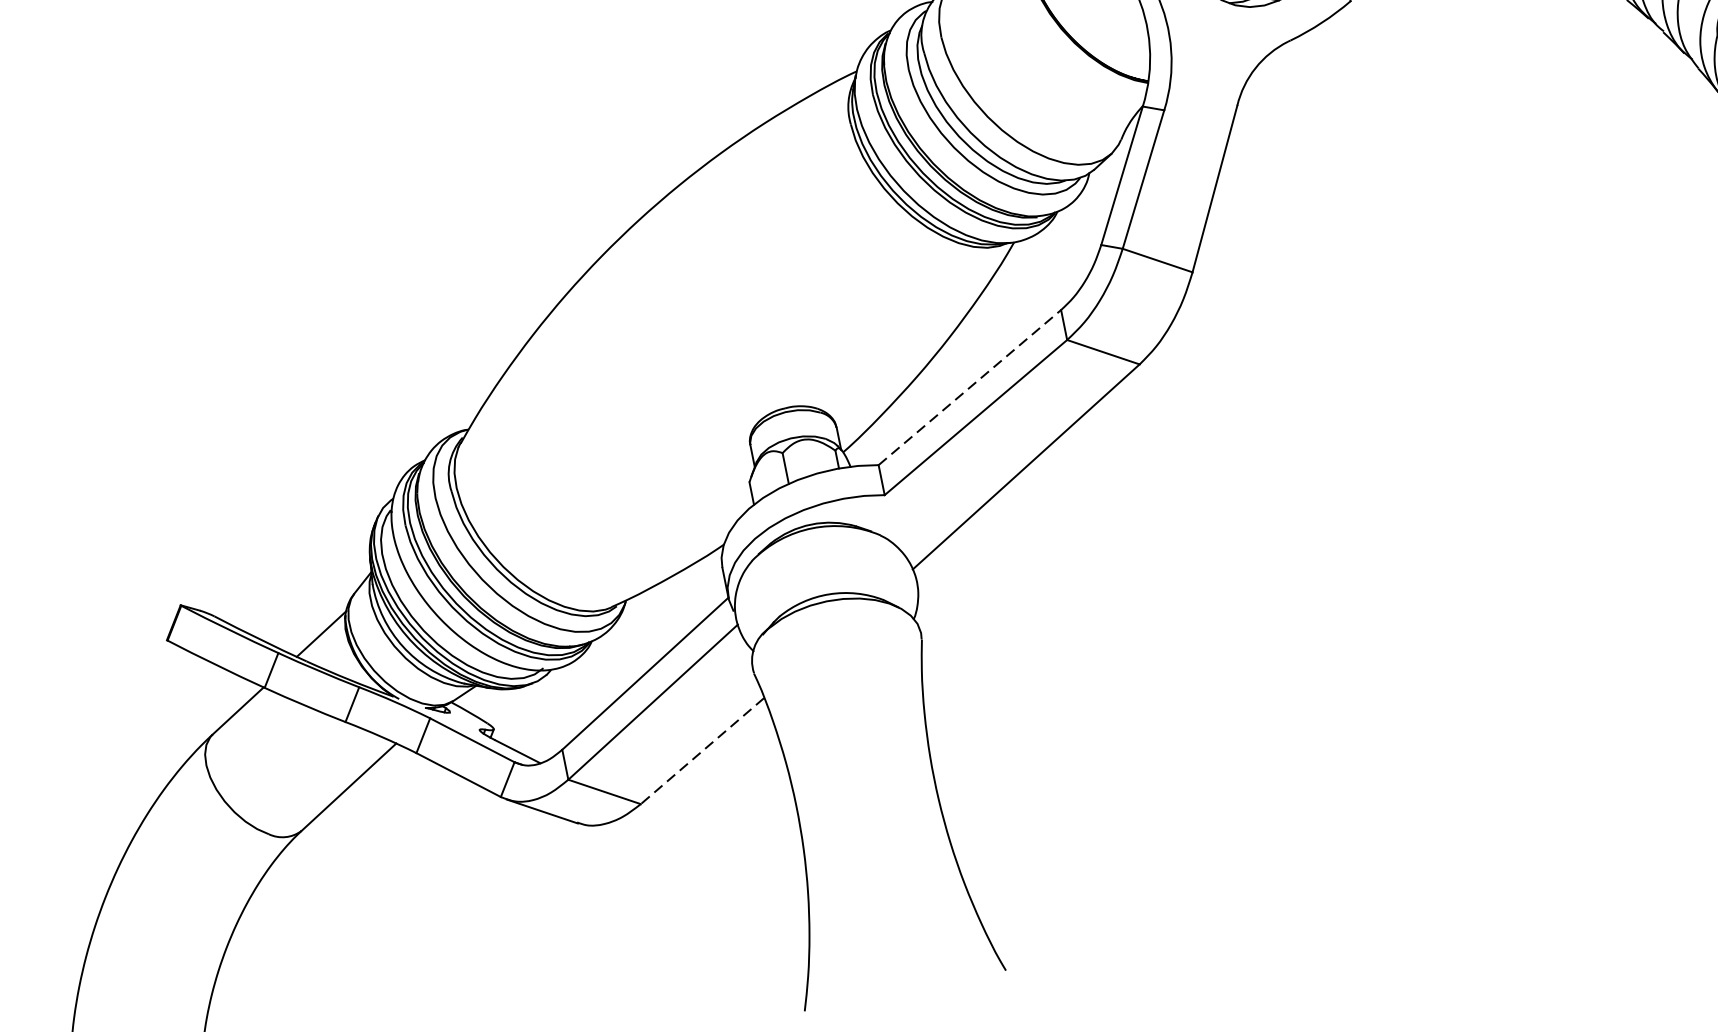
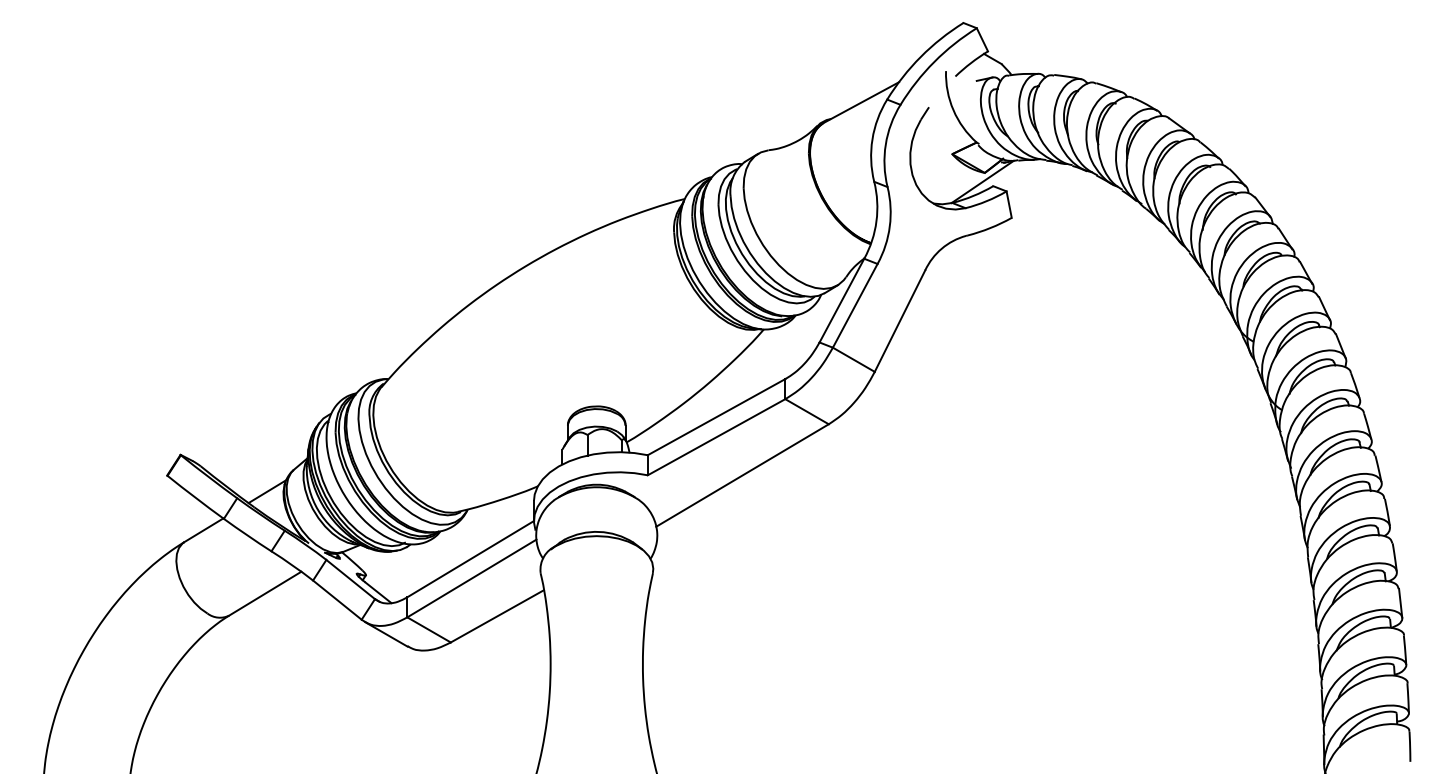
line: (969, 388) -> (716, 417), dashed -> solid
line: (701, 751) -> (496, 616), dashed -> solid

